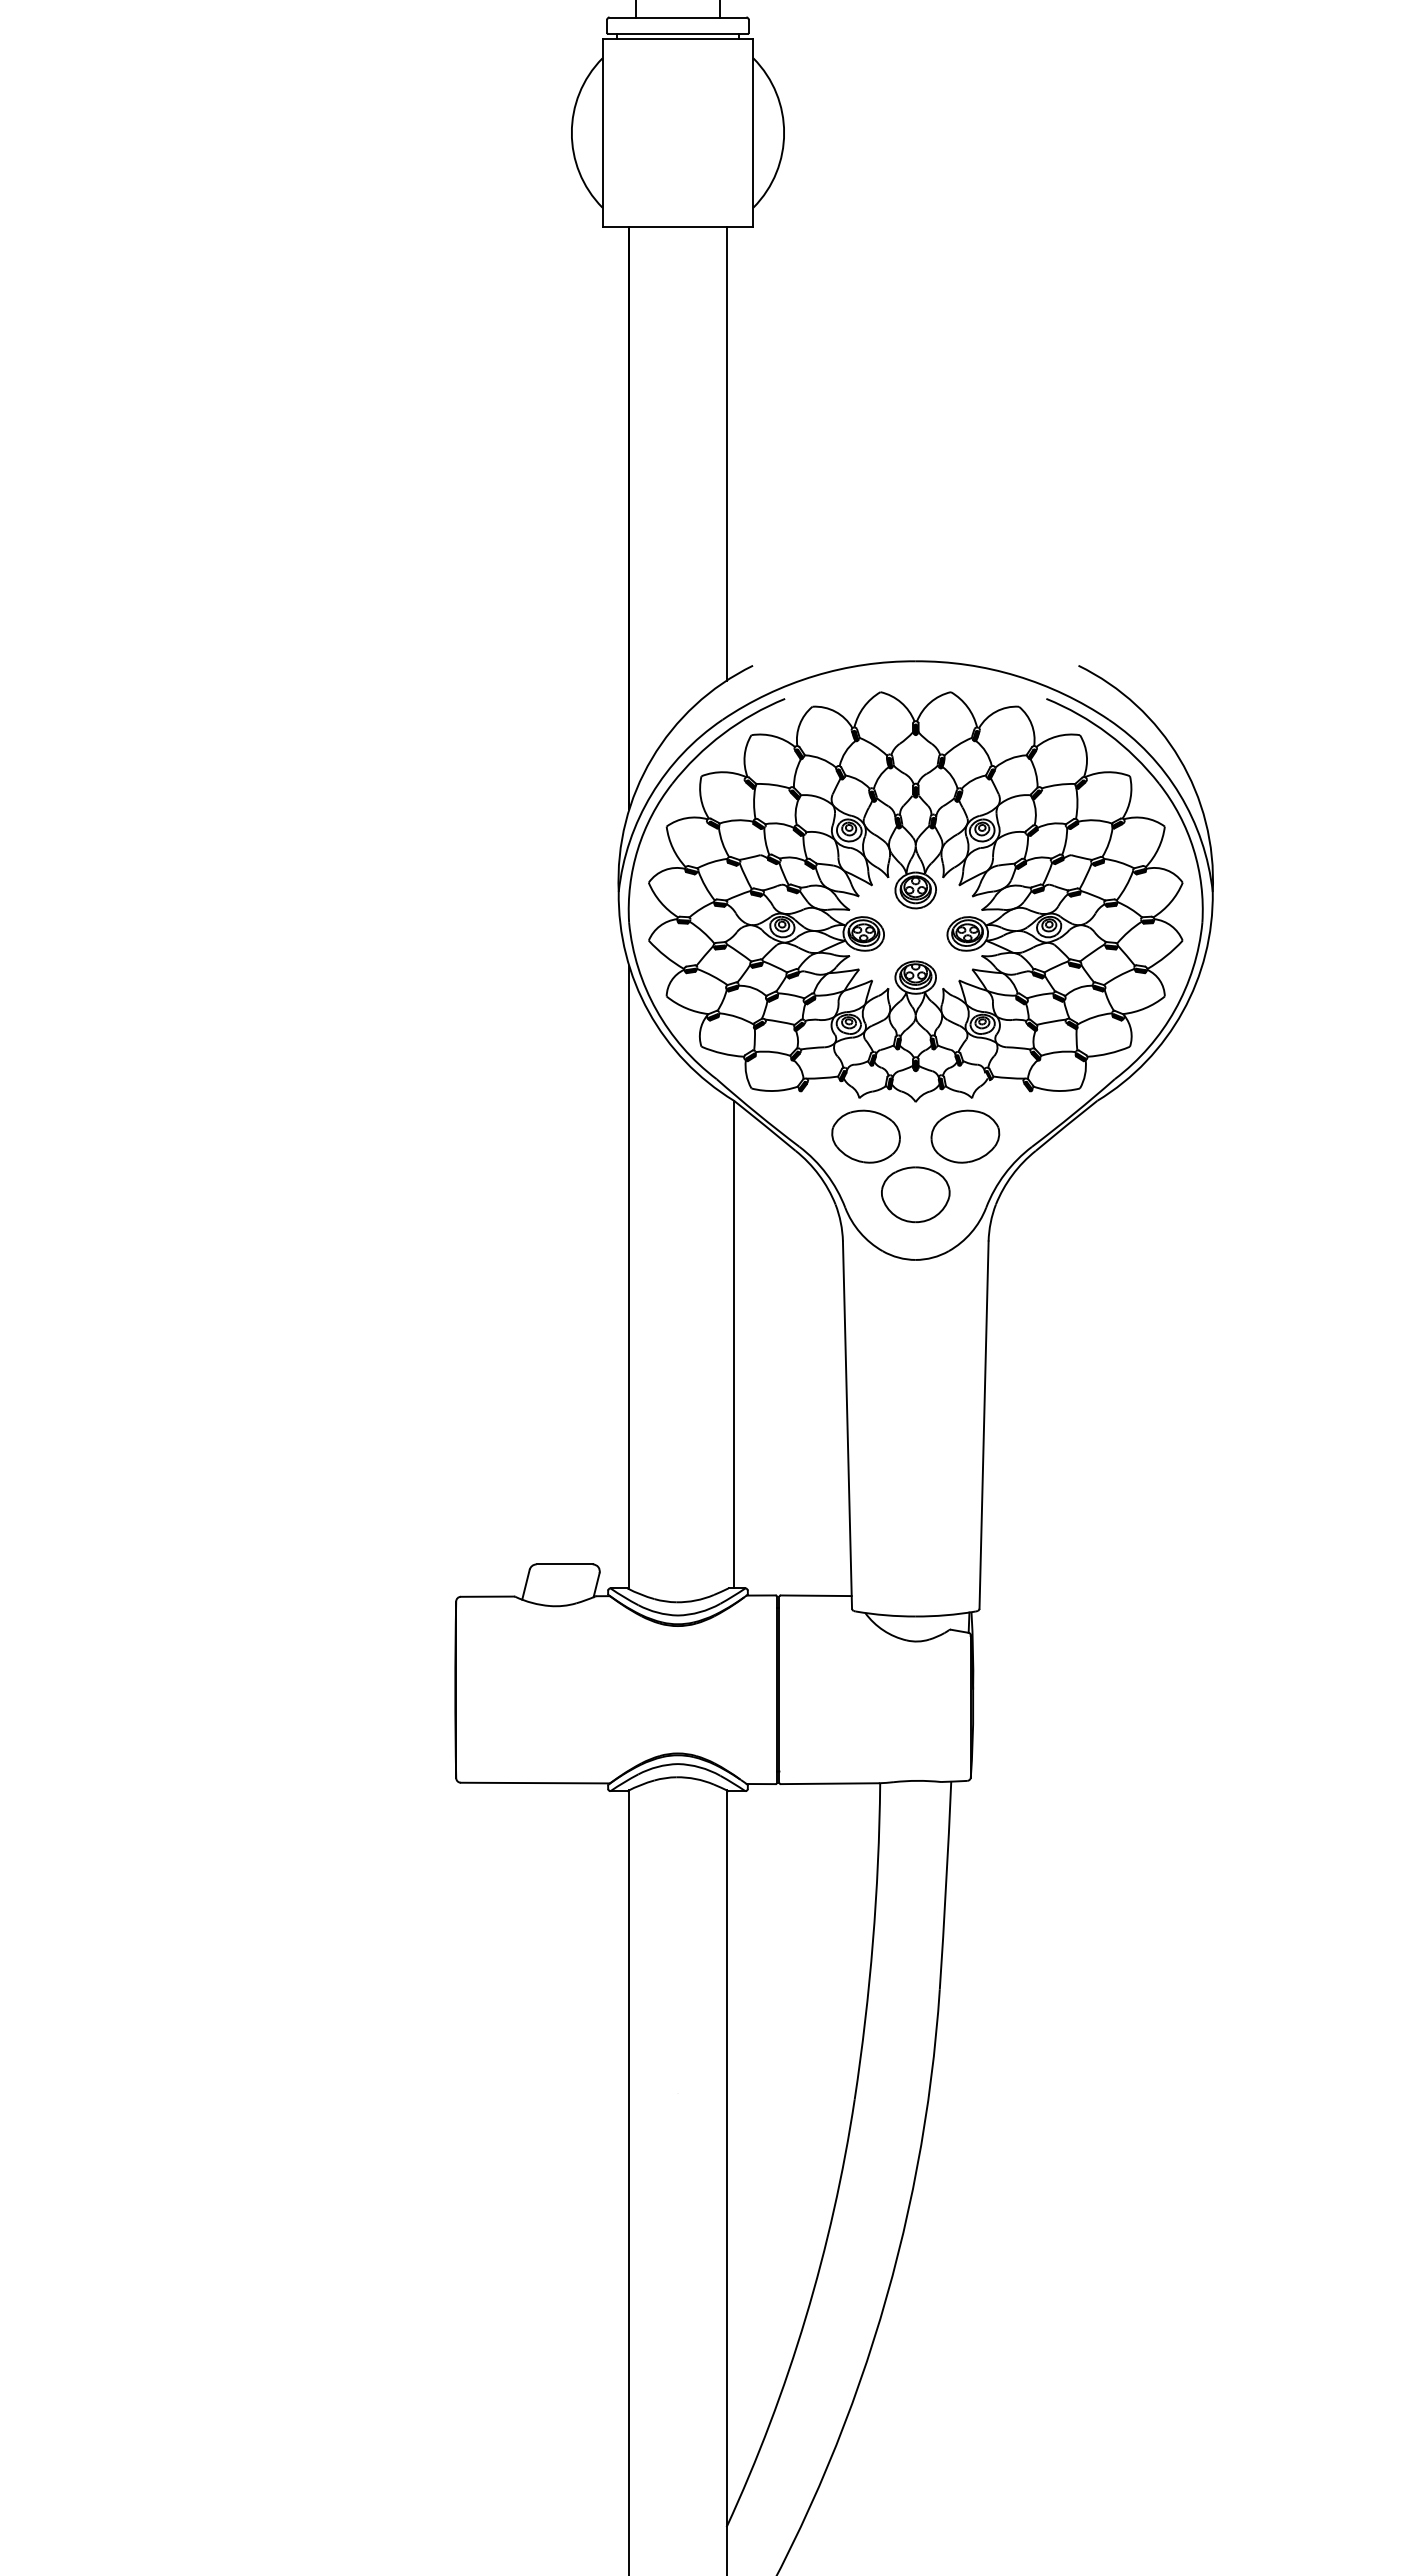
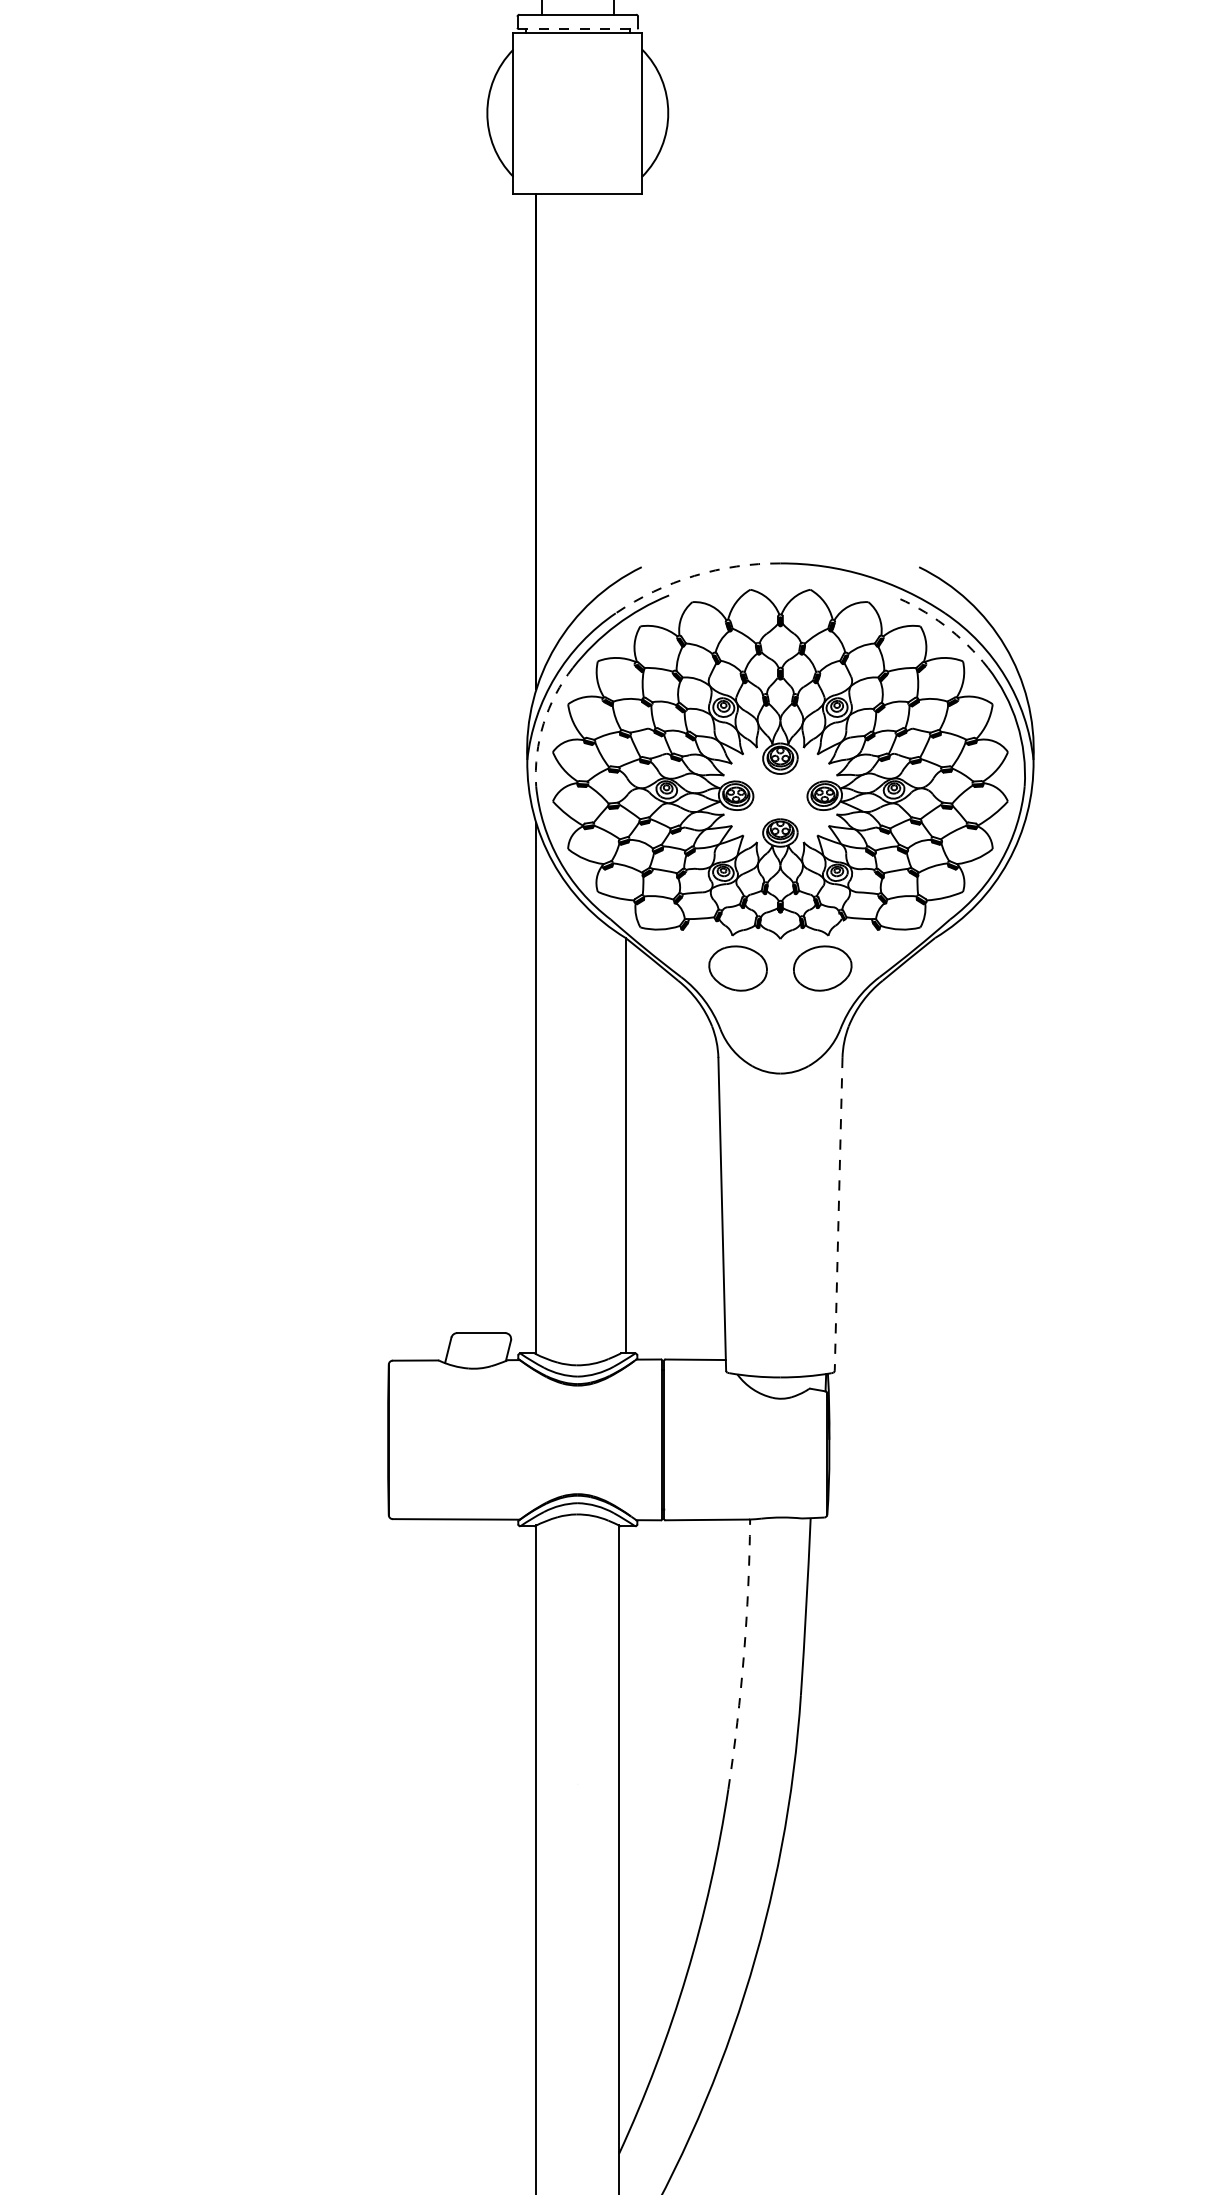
line: (677, 33) -> (577, 28), solid -> dashed
line: (726, 453) -> (619, 386), removed
arc: (814, 676) -> (694, 576), solid -> dashed
arc: (1108, 733) -> (944, 624), solid -> dashed
arc: (637, 849) -> (543, 723), solid -> dashed
part: (915, 1194) -> (780, 1017), removed
line: (984, 1425) -> (839, 1214), solid -> dashed
arc: (872, 1941) -> (743, 1654), solid -> dashed

